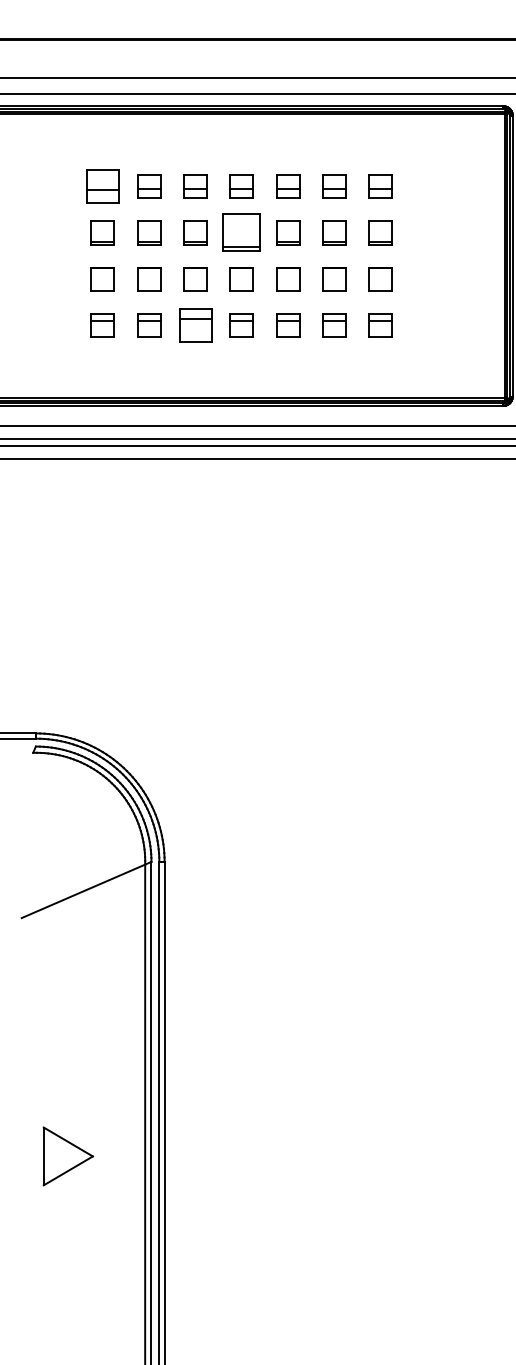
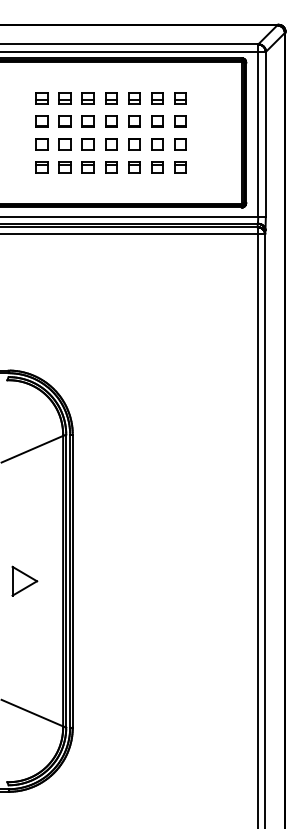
part: (101, 187) -> (41, 98), size x0.71
part: (242, 233) -> (111, 121), size x0.62
part: (194, 325) -> (87, 167), size x0.71

